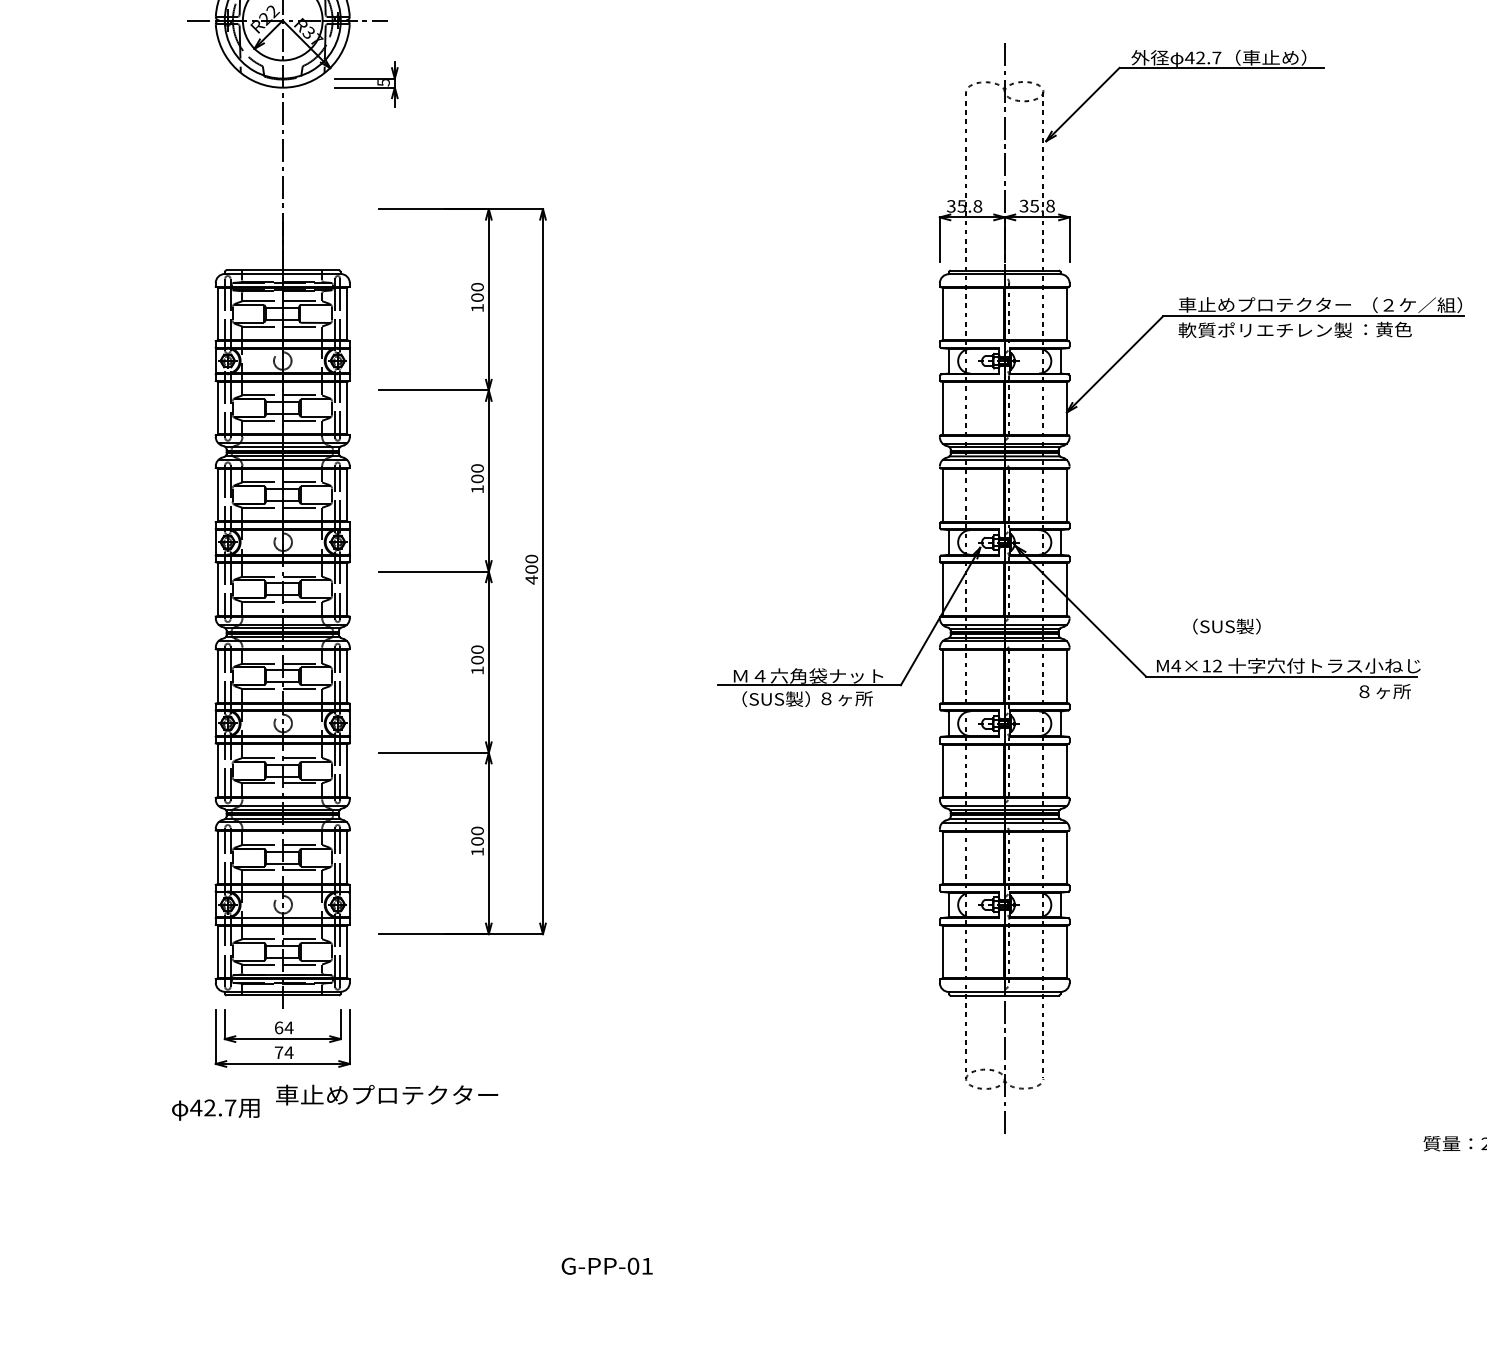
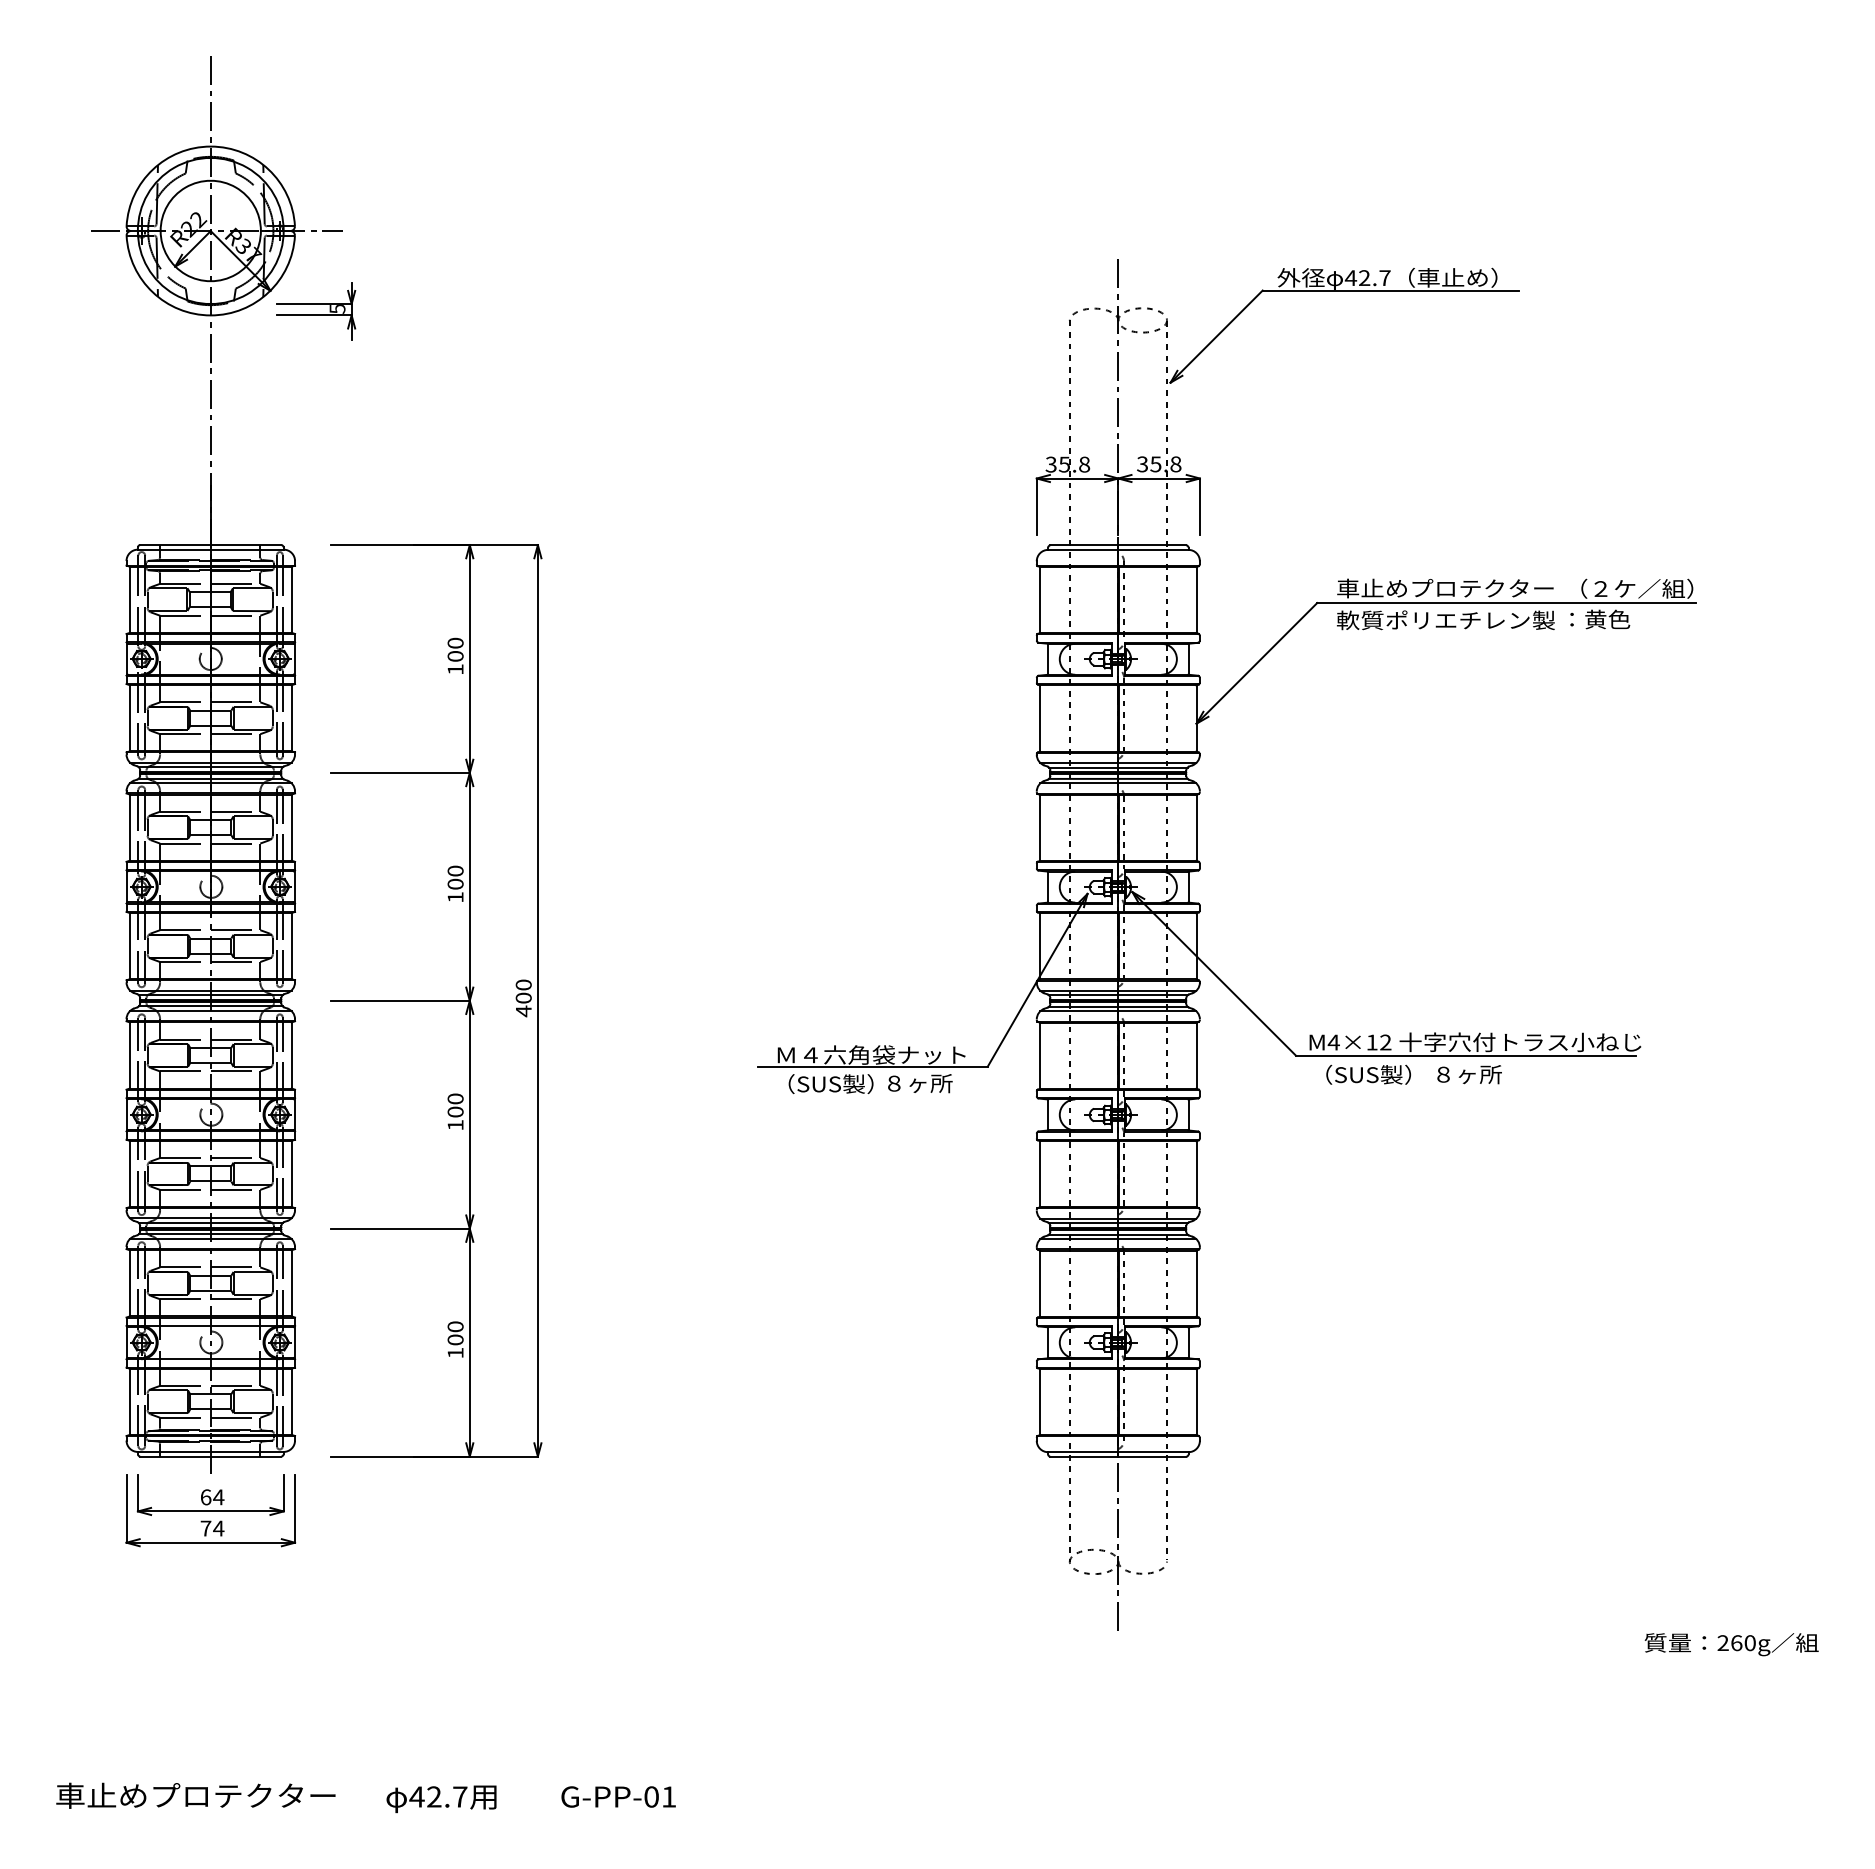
part: (462, 571) -> (436, 1000), moved
text: (1226, 626) -> (1368, 1074), moved
text: (1385, 691) -> (1469, 1074), moved
text: (386, 1094) -> (195, 1795), moved
text: (215, 1109) -> (441, 1799), moved

